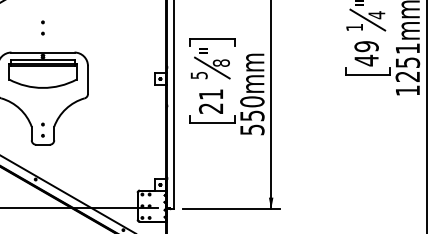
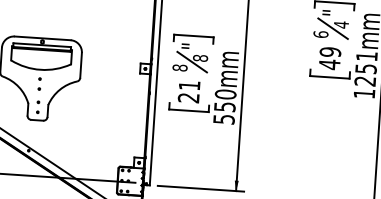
part: (42, 27) -> (39, 83), moved
text: (354, 27) -> (320, 34), 1 -> 6
text: (198, 75) -> (179, 67), 5 -> 8

